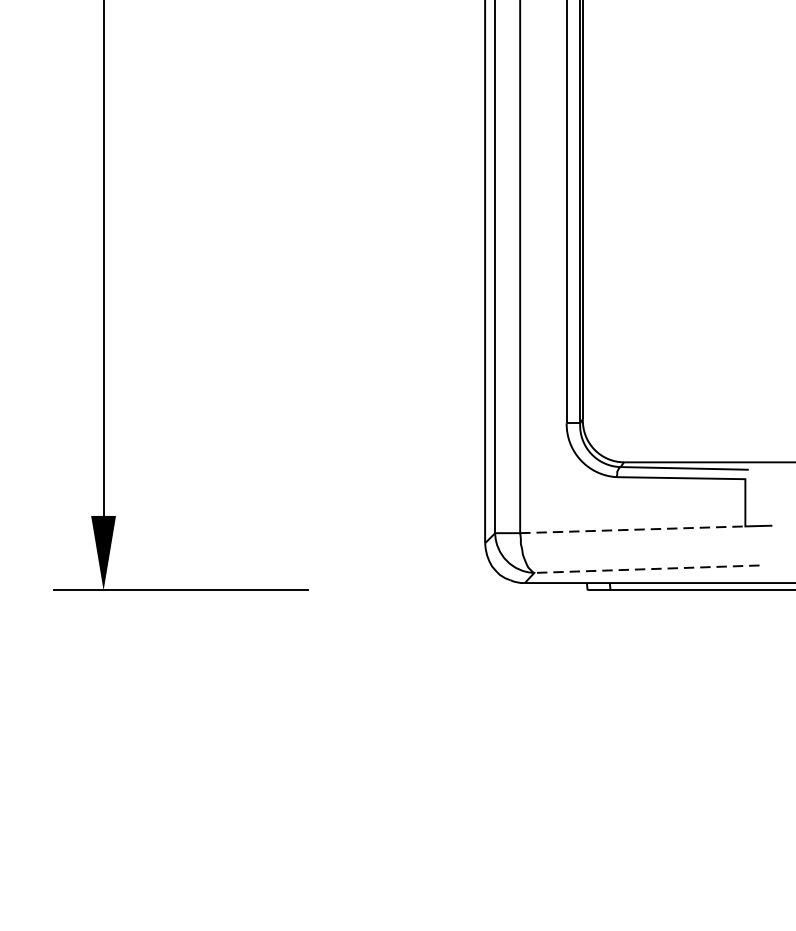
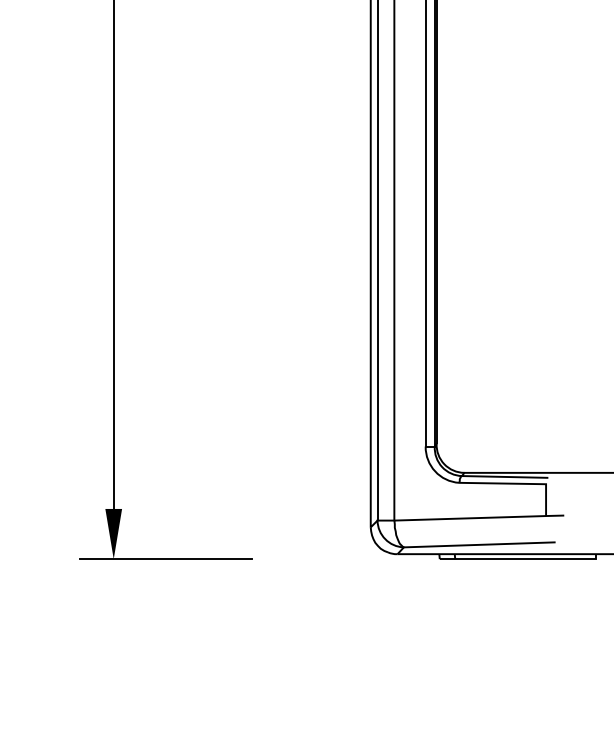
line: (633, 530) -> (470, 518), dashed -> solid
line: (646, 568) -> (479, 544), dashed -> solid

